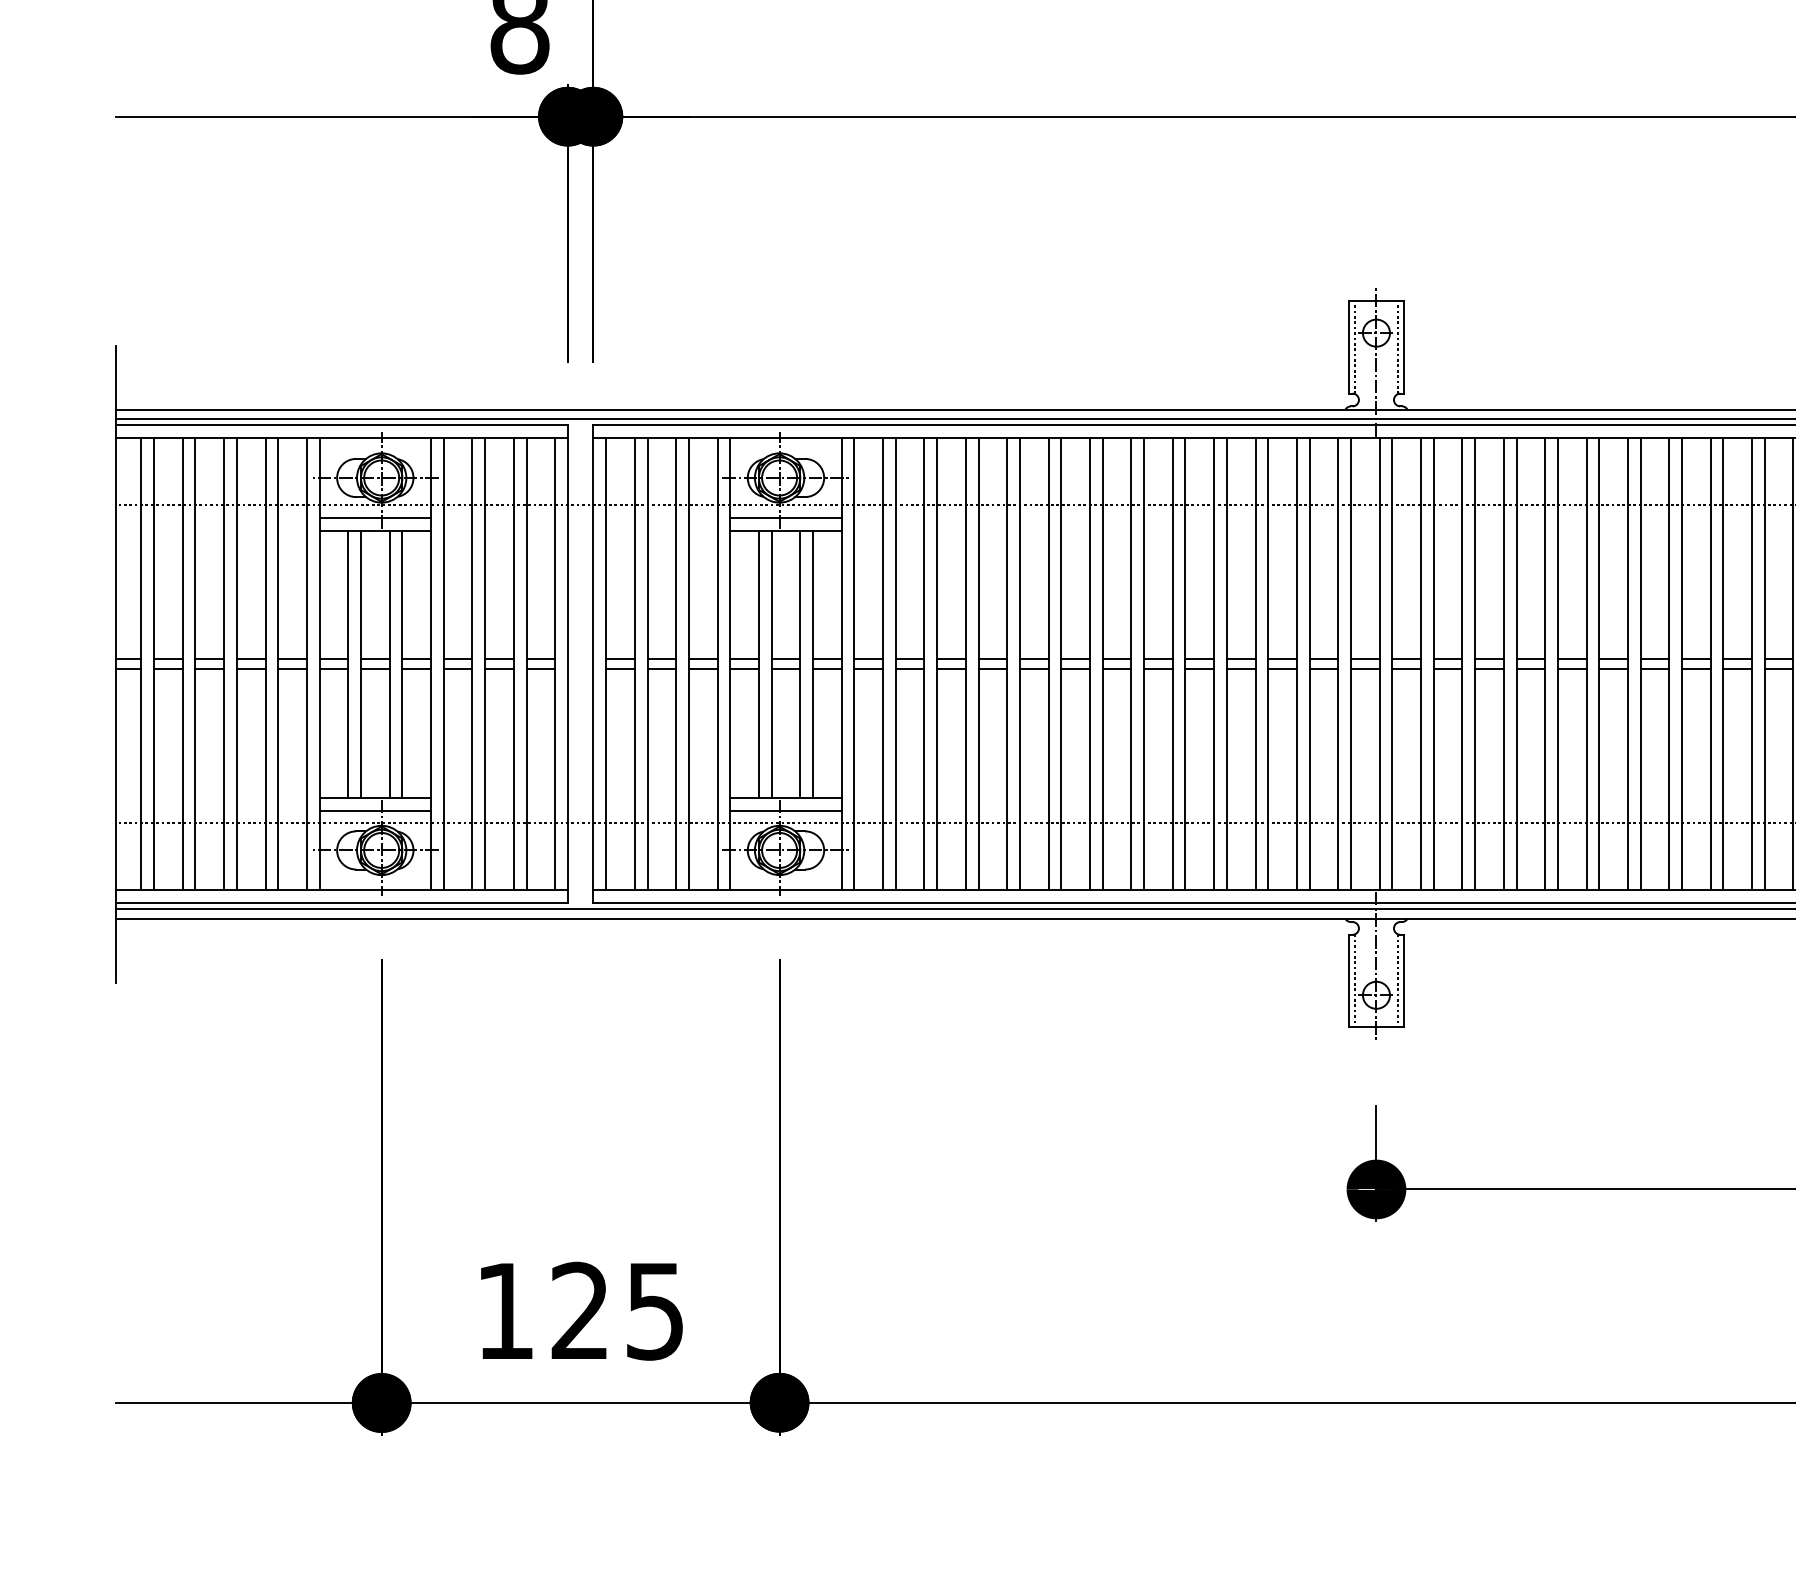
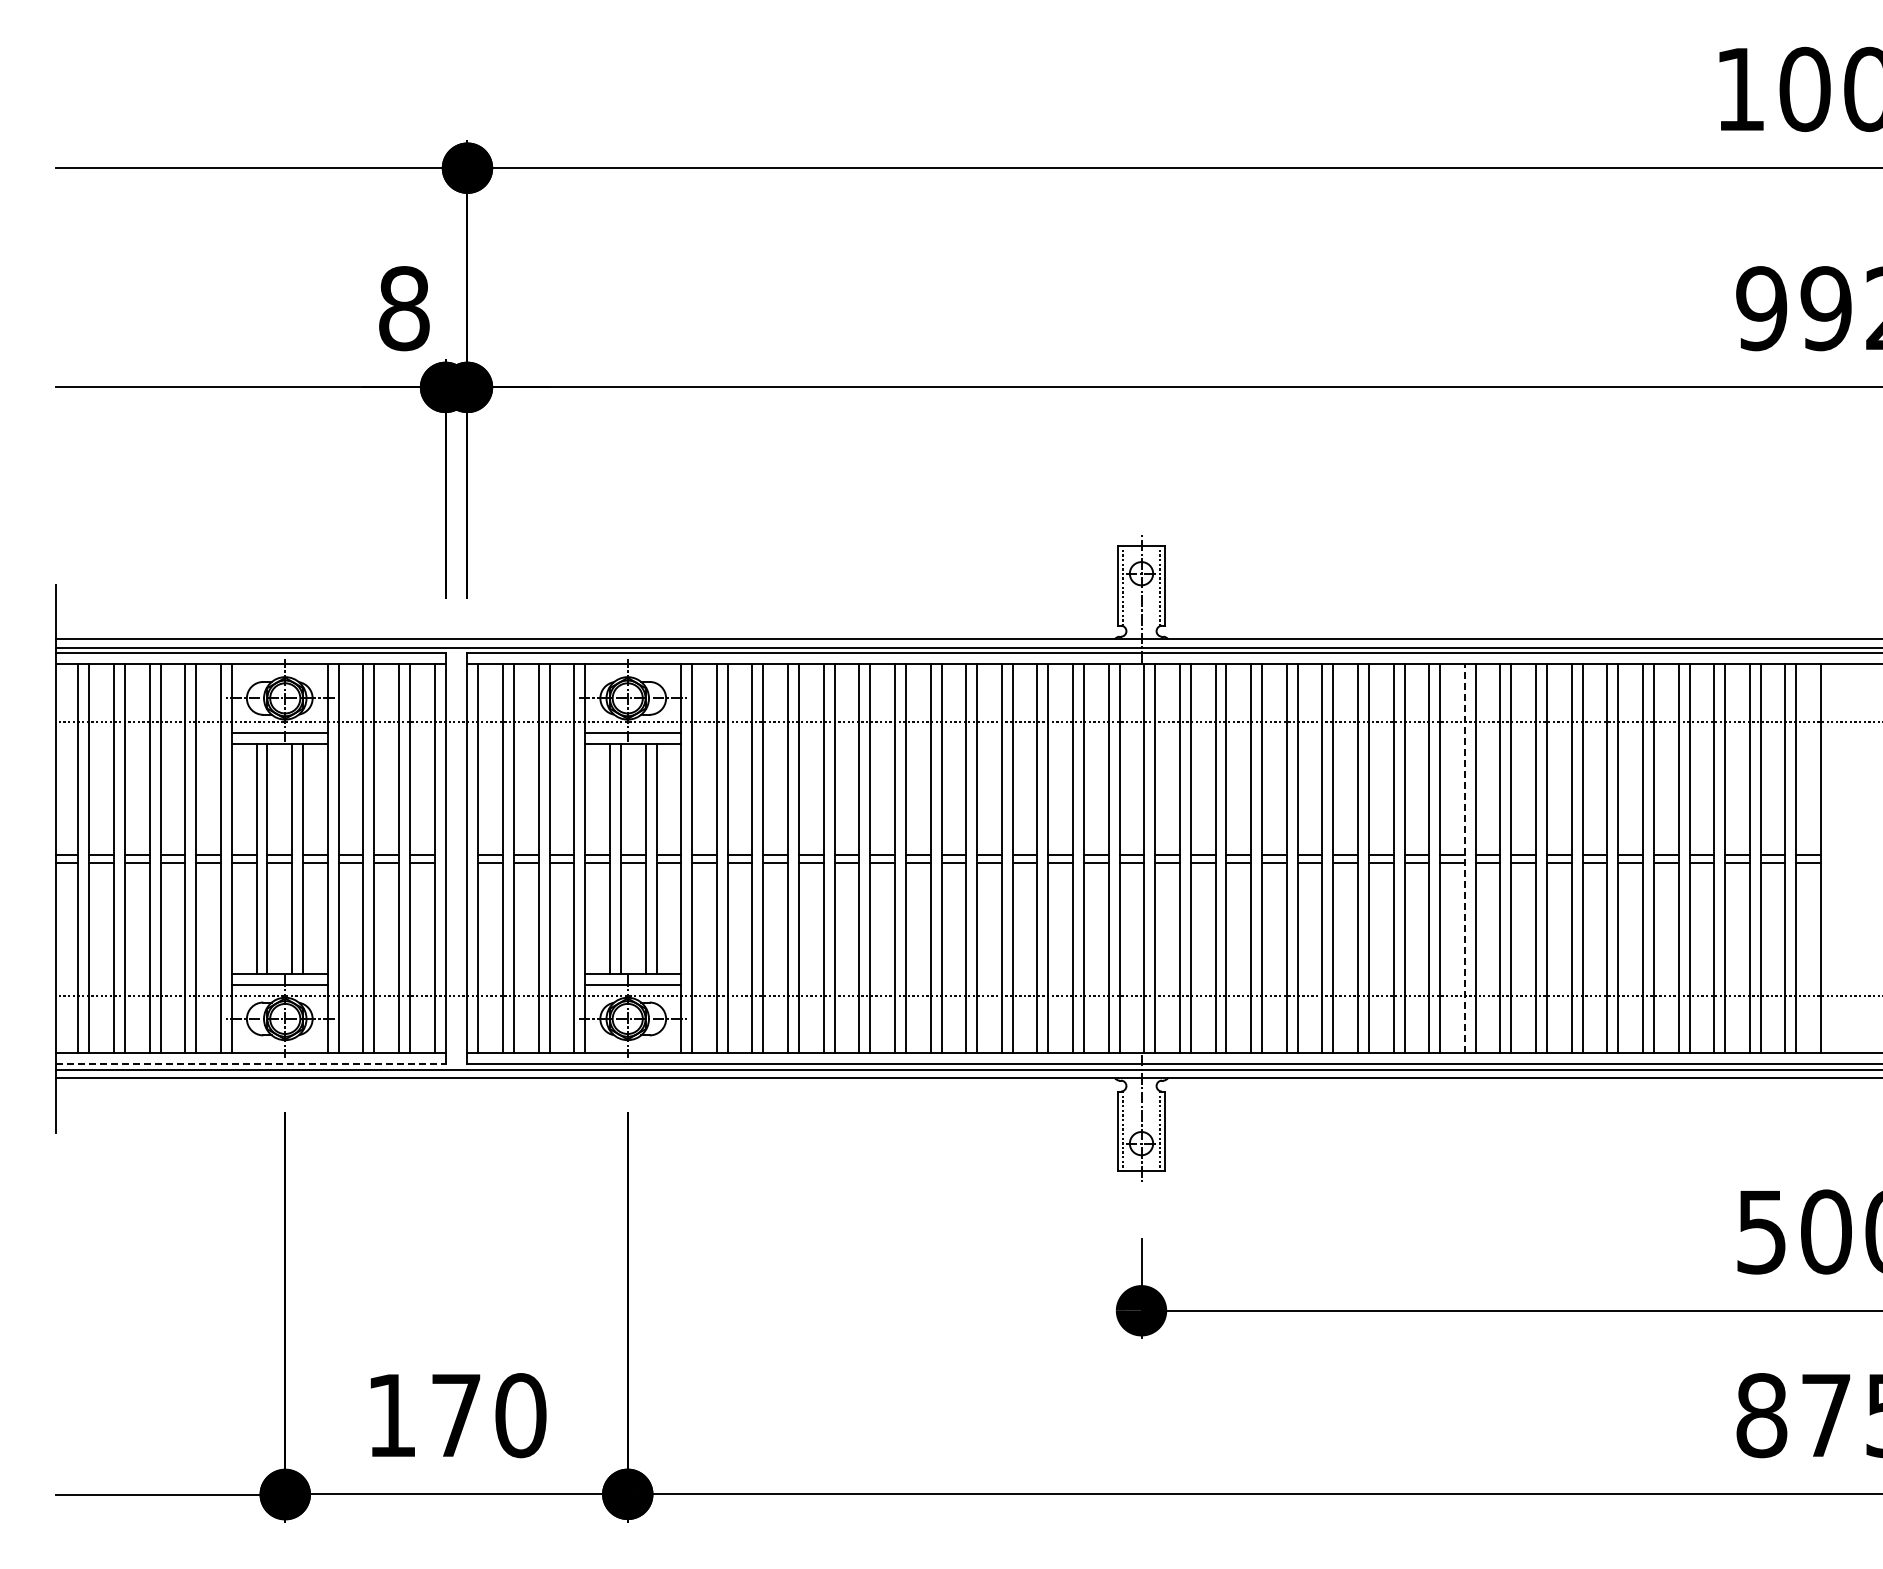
line: (1751, 664) -> (1464, 858), solid -> dashed
line: (342, 903) -> (251, 1064), solid -> dashed
text: (617, 1311) -> (488, 1415), 125 -> 170

